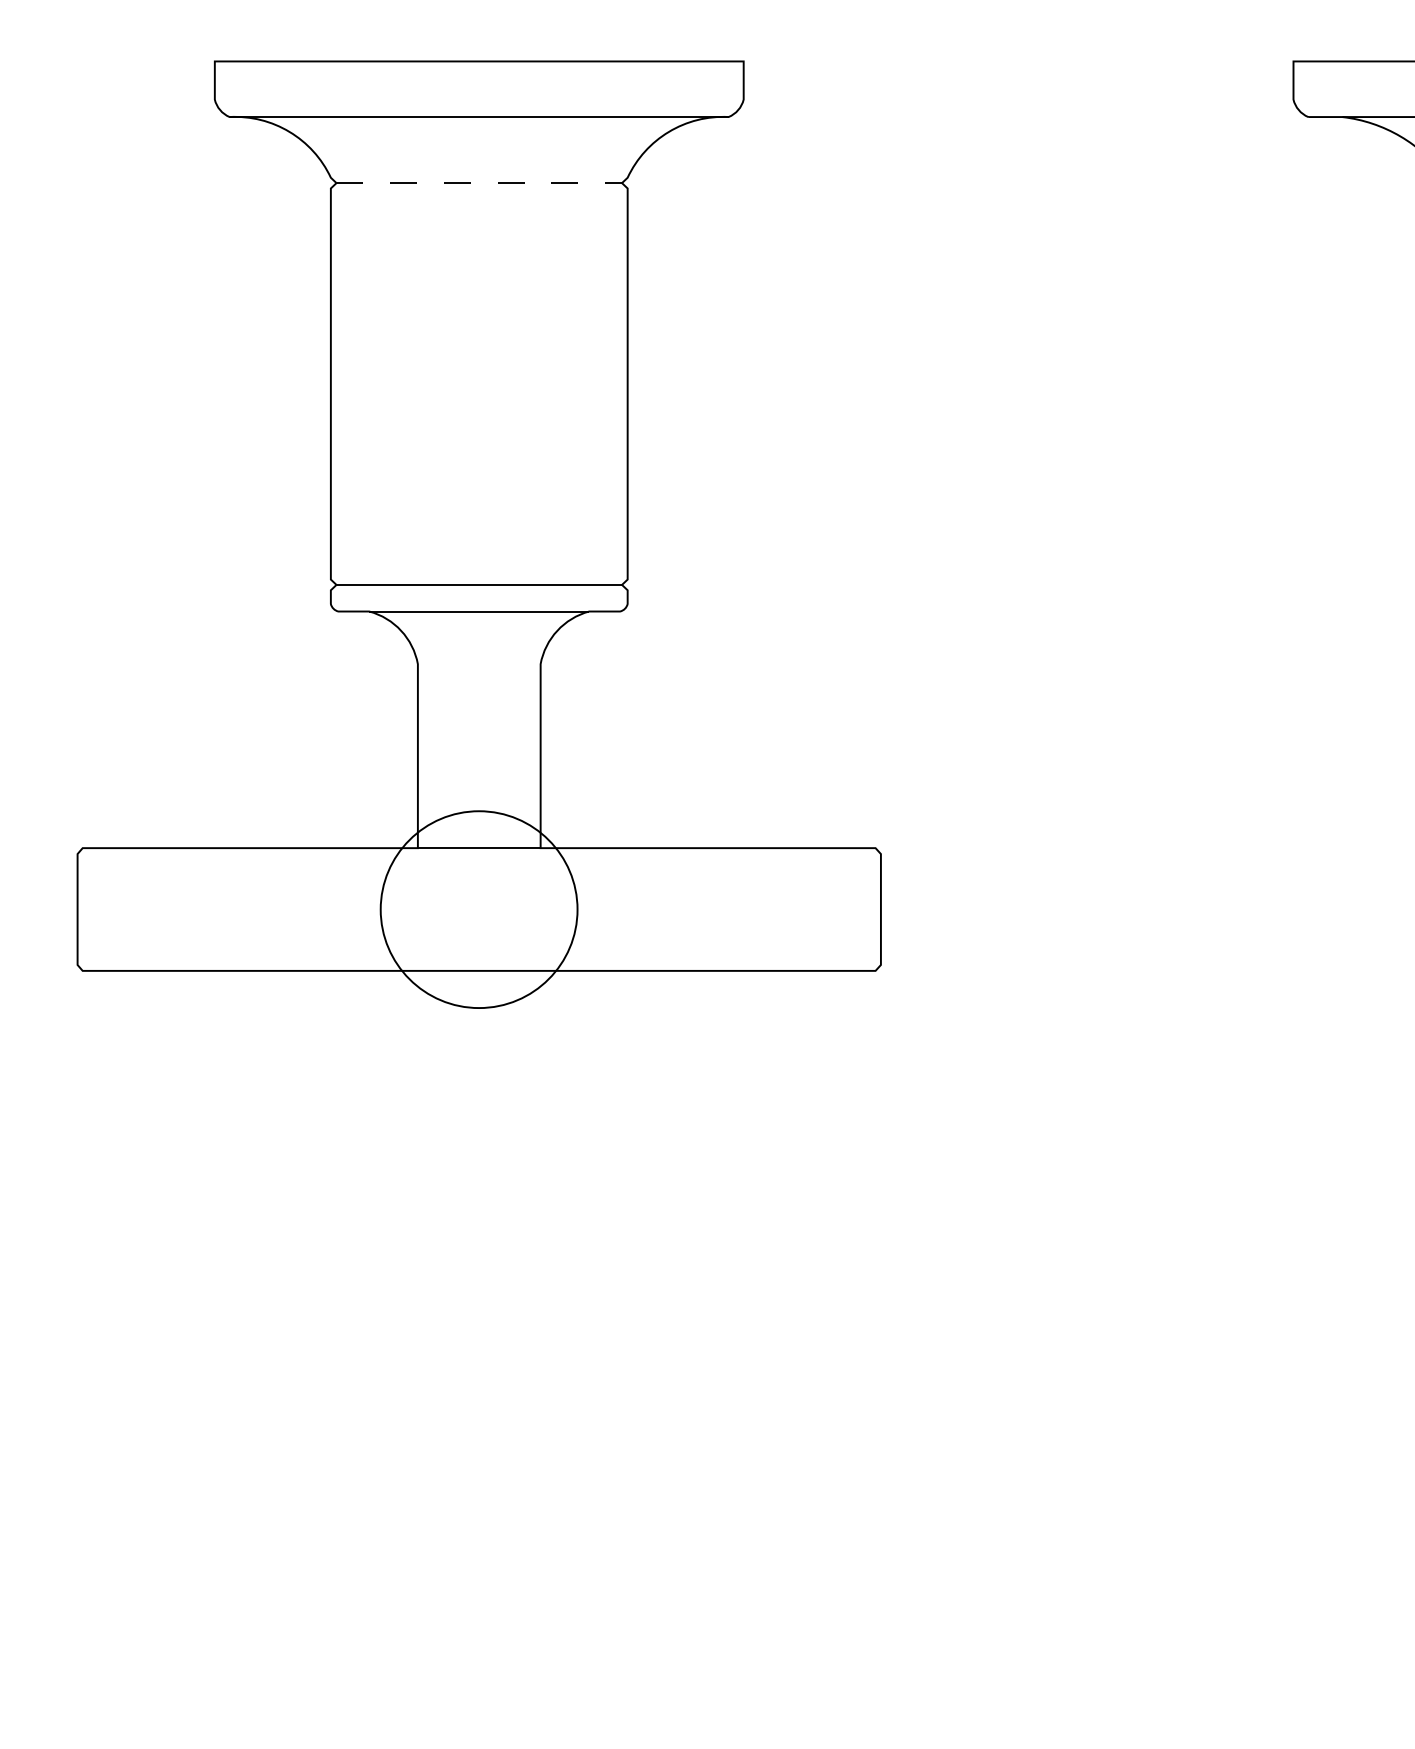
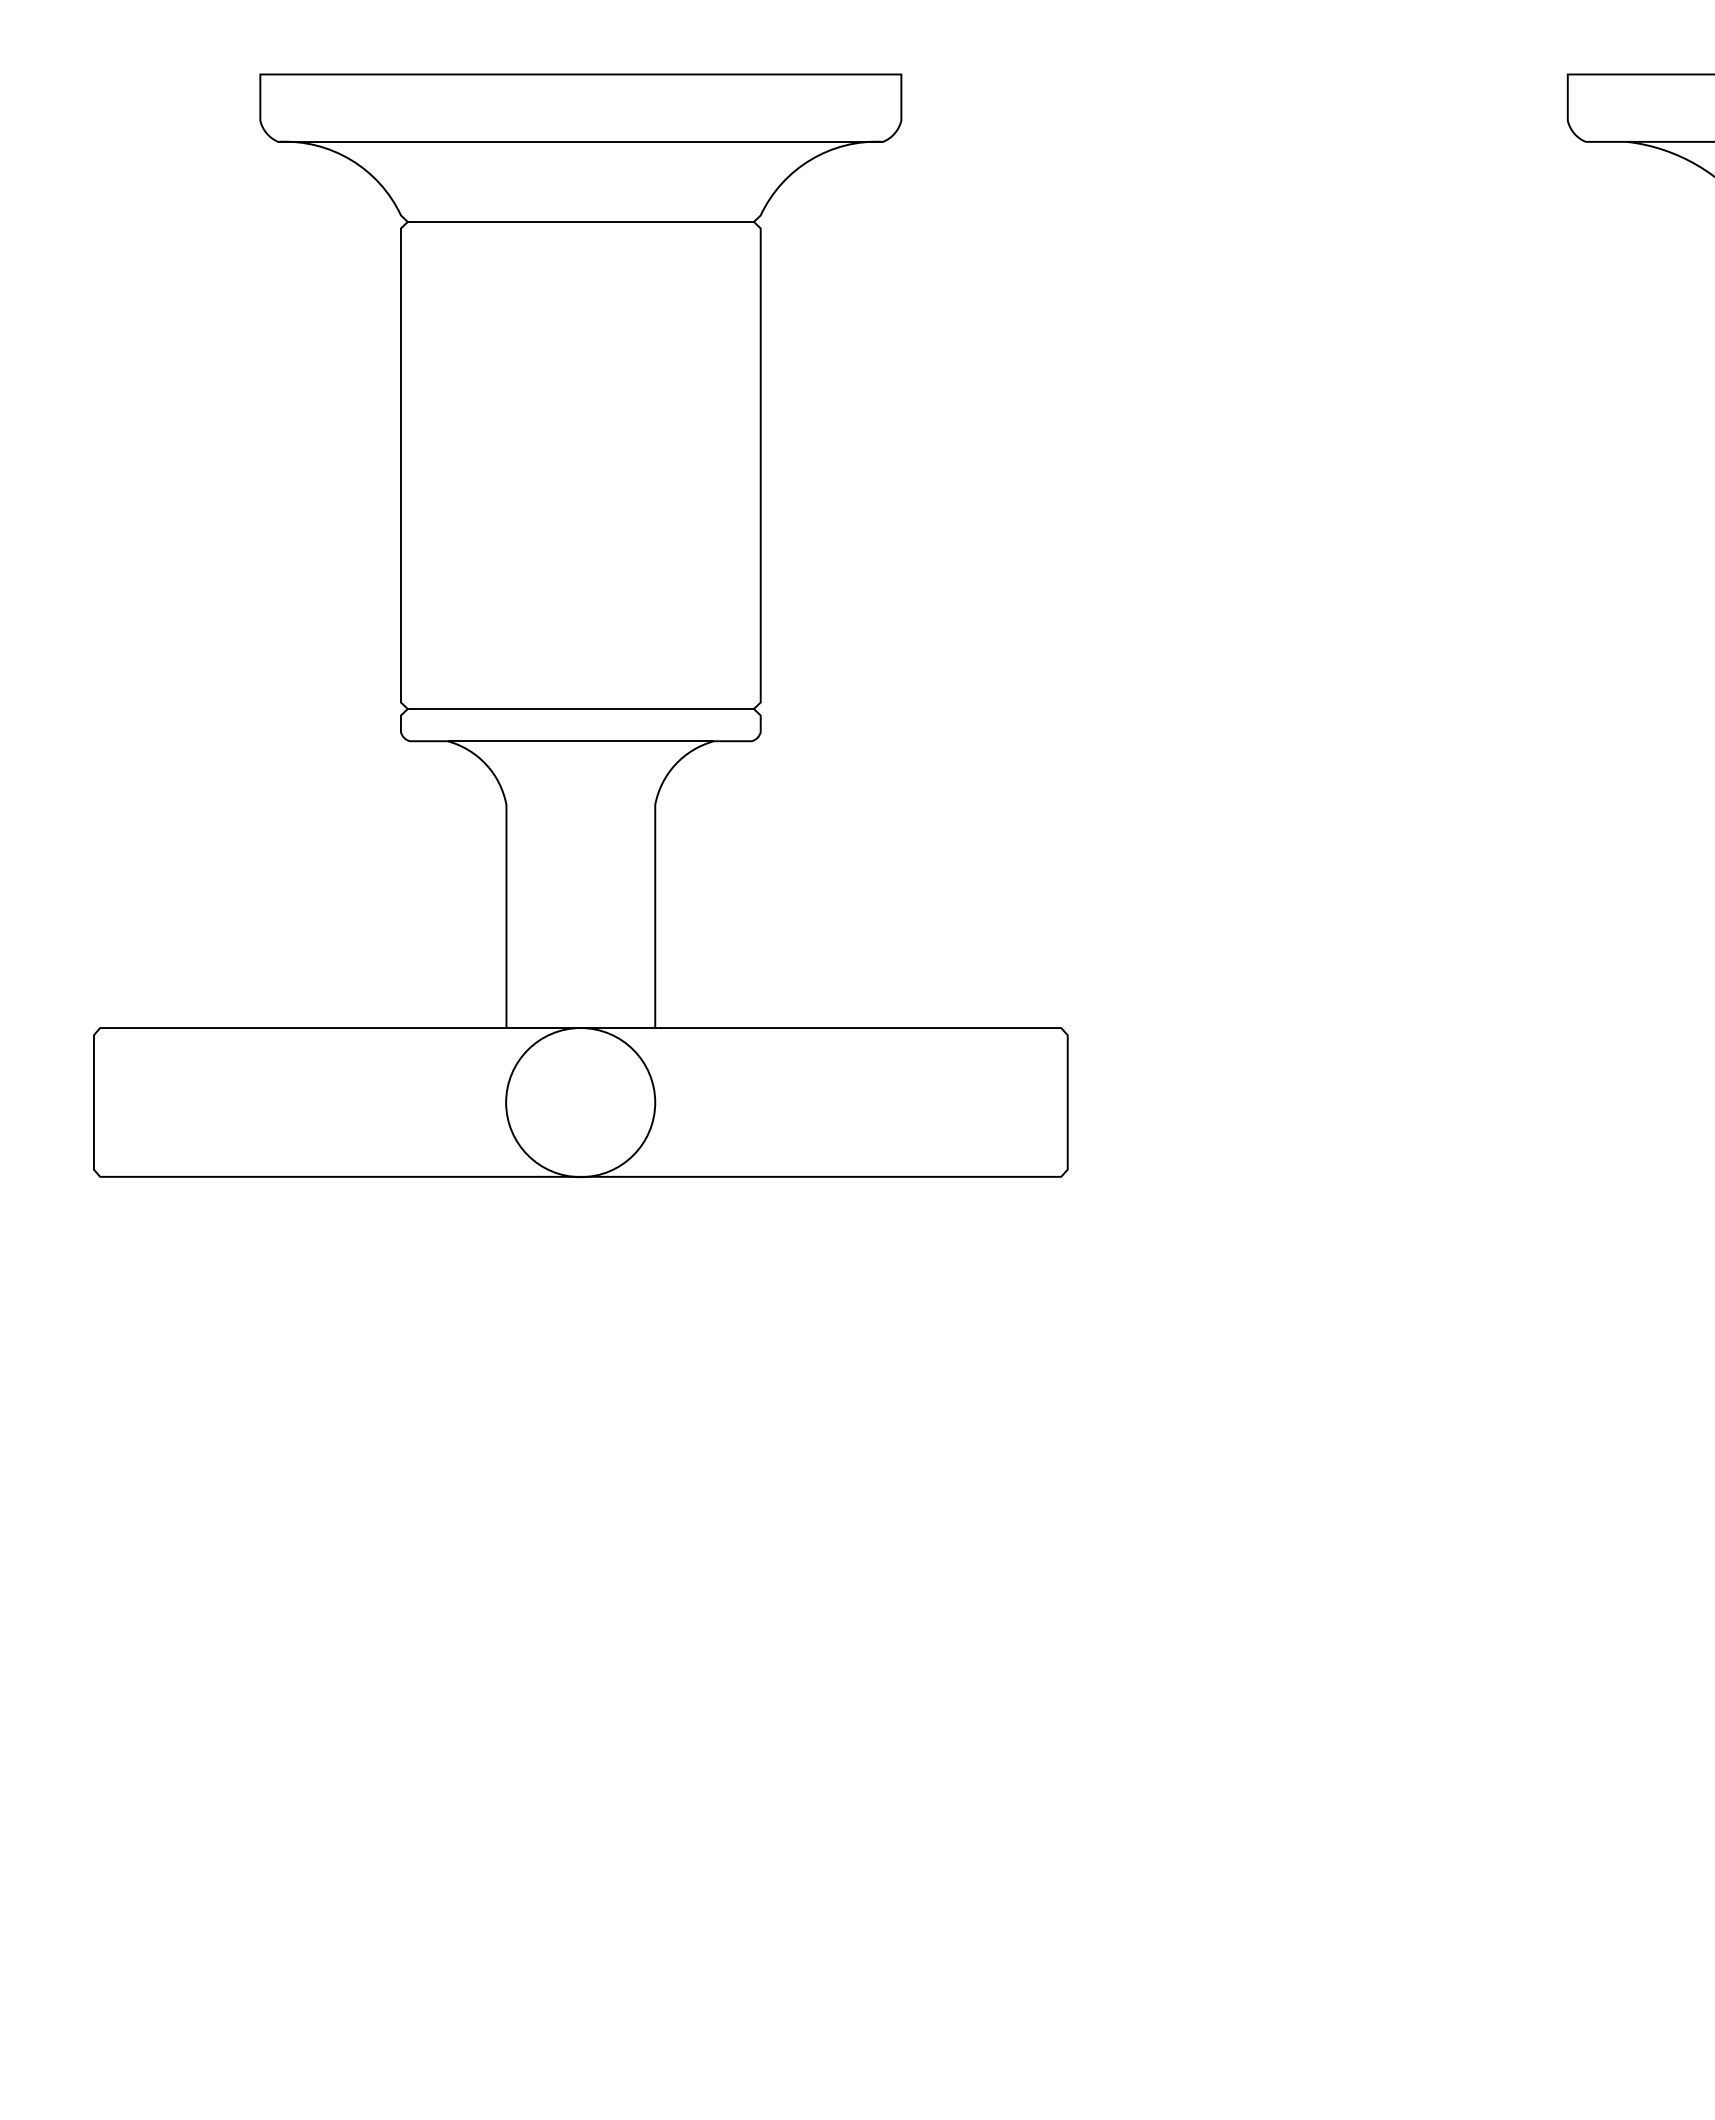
line: (479, 182) -> (581, 221), dashed -> solid
circle: (478, 909) -> (580, 1102), size x0.62

